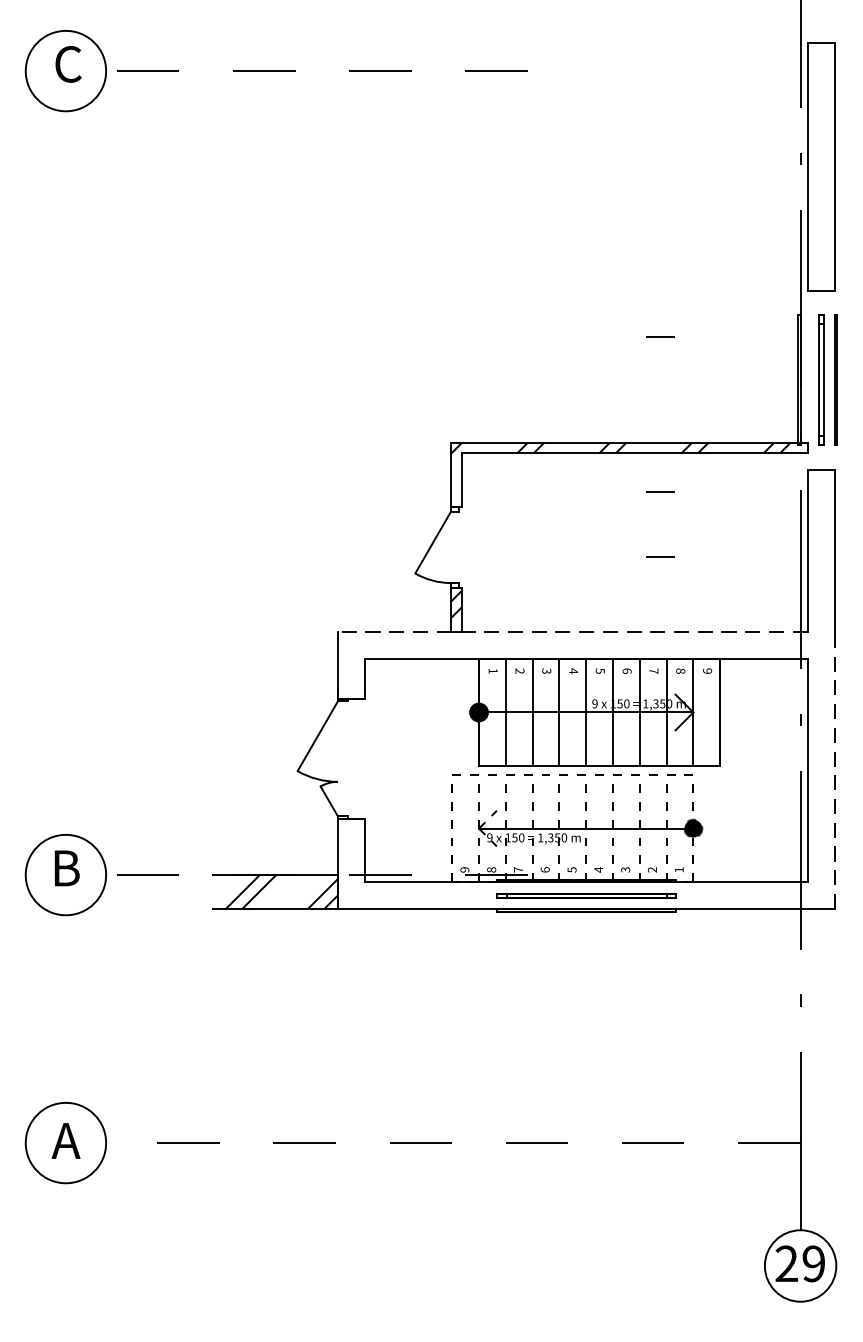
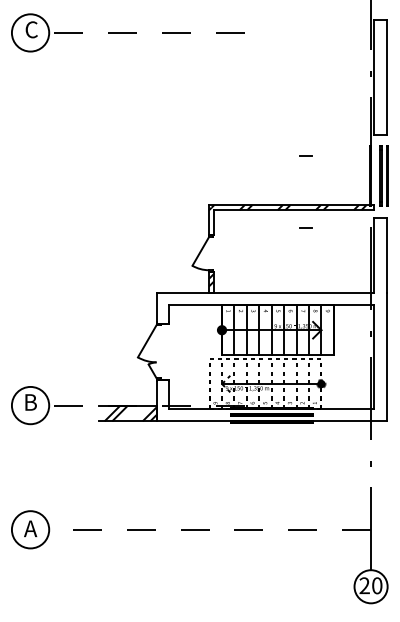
line: (659, 555) -> (305, 257), removed
line: (572, 631) -> (265, 292), dashed -> solid
line: (833, 769) -> (386, 356), dashed -> solid
text: (814, 1263) -> (377, 585), 29 -> 20

